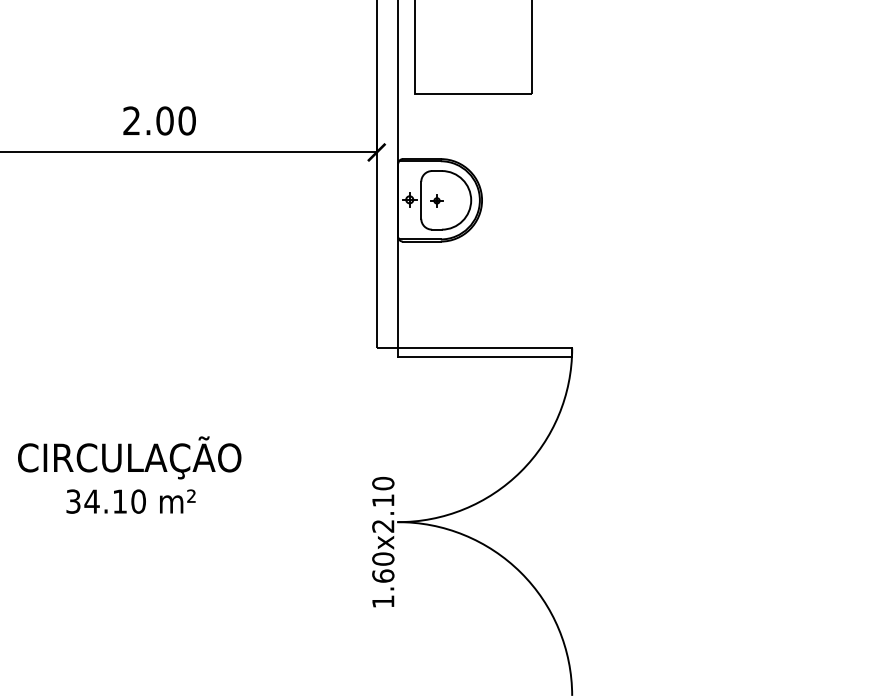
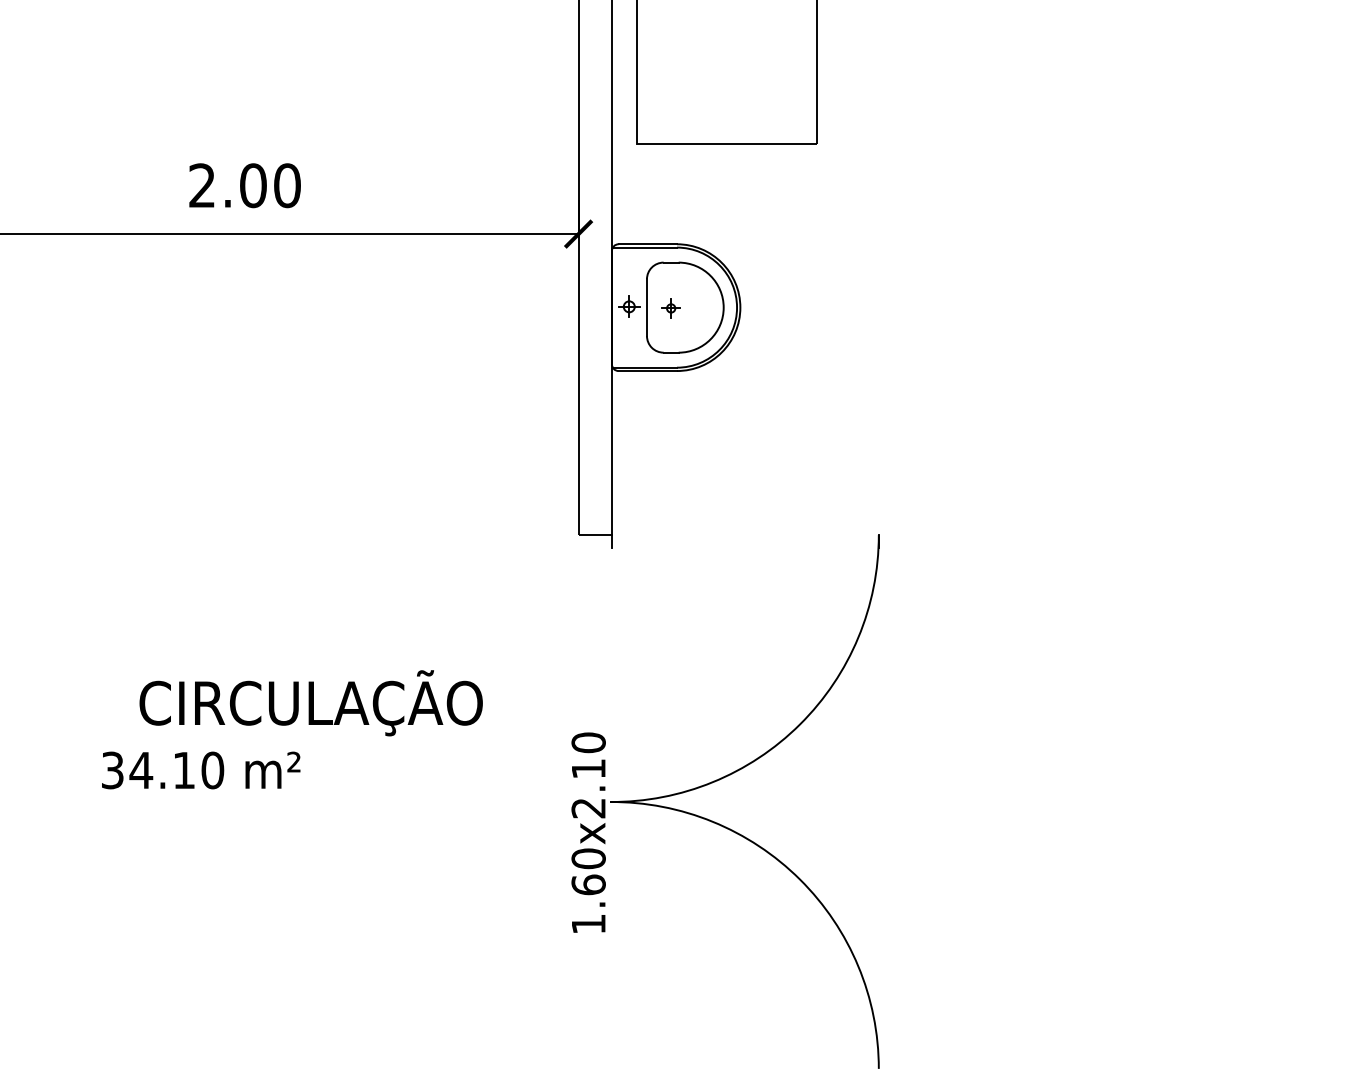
line: (485, 348) -> (745, 535), removed
line: (485, 357) -> (745, 549), removed
text: (129, 457) -> (310, 702), moved

